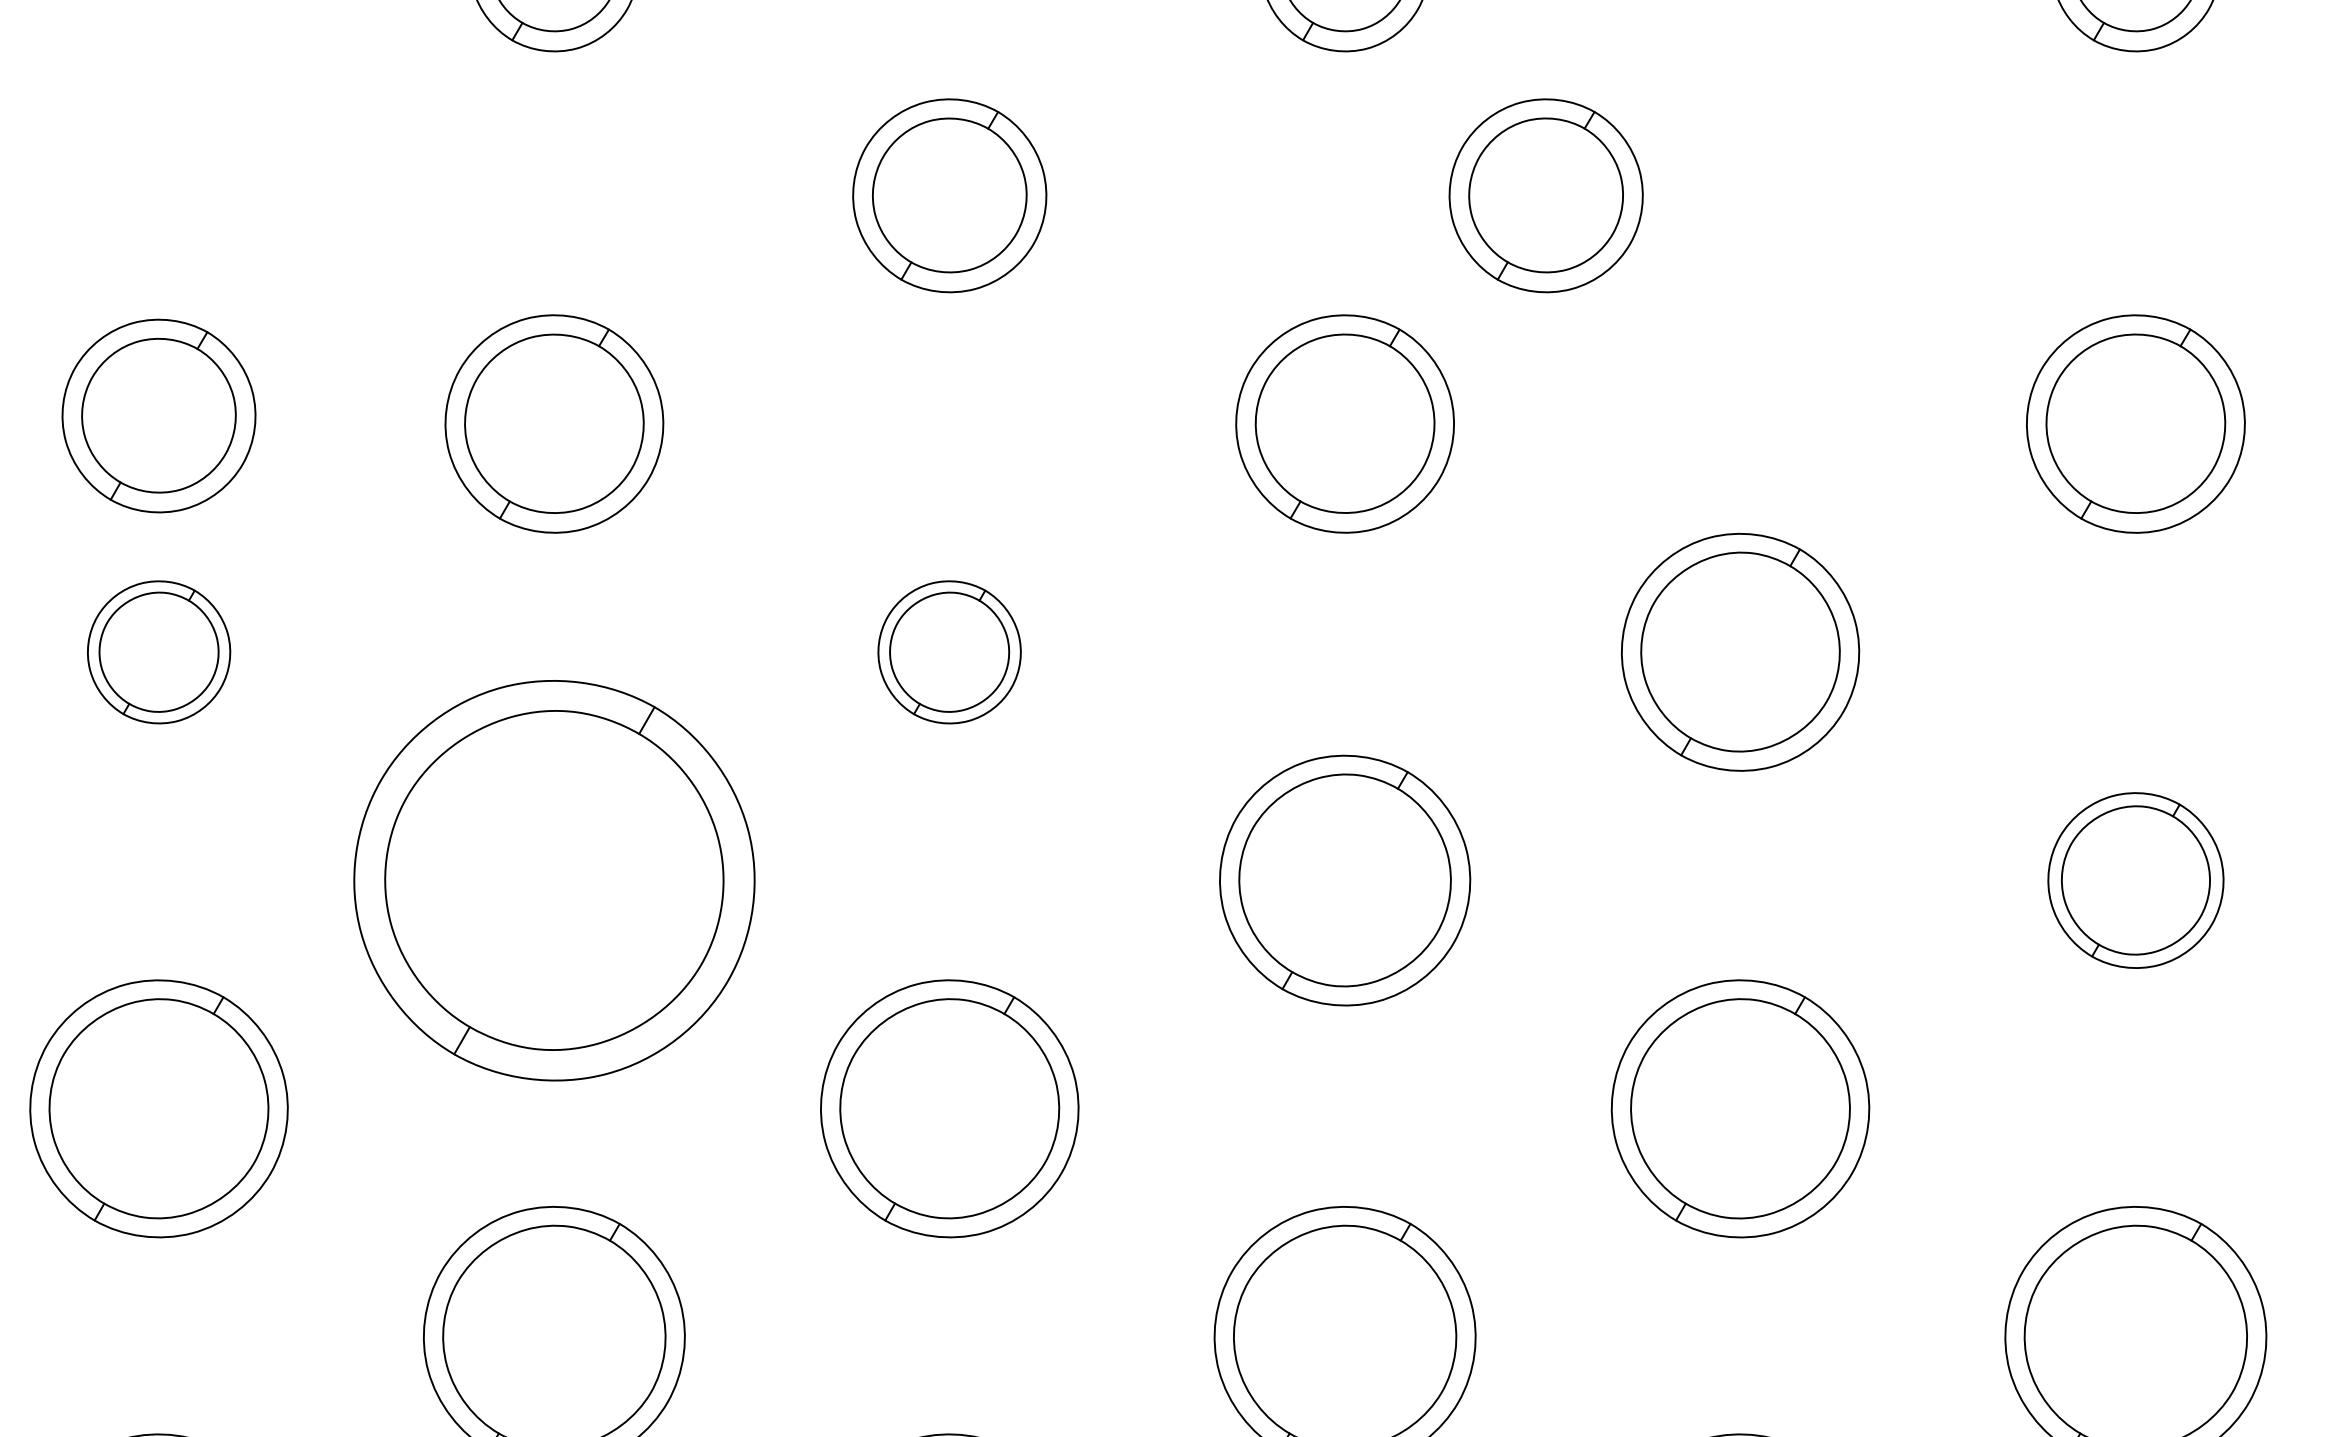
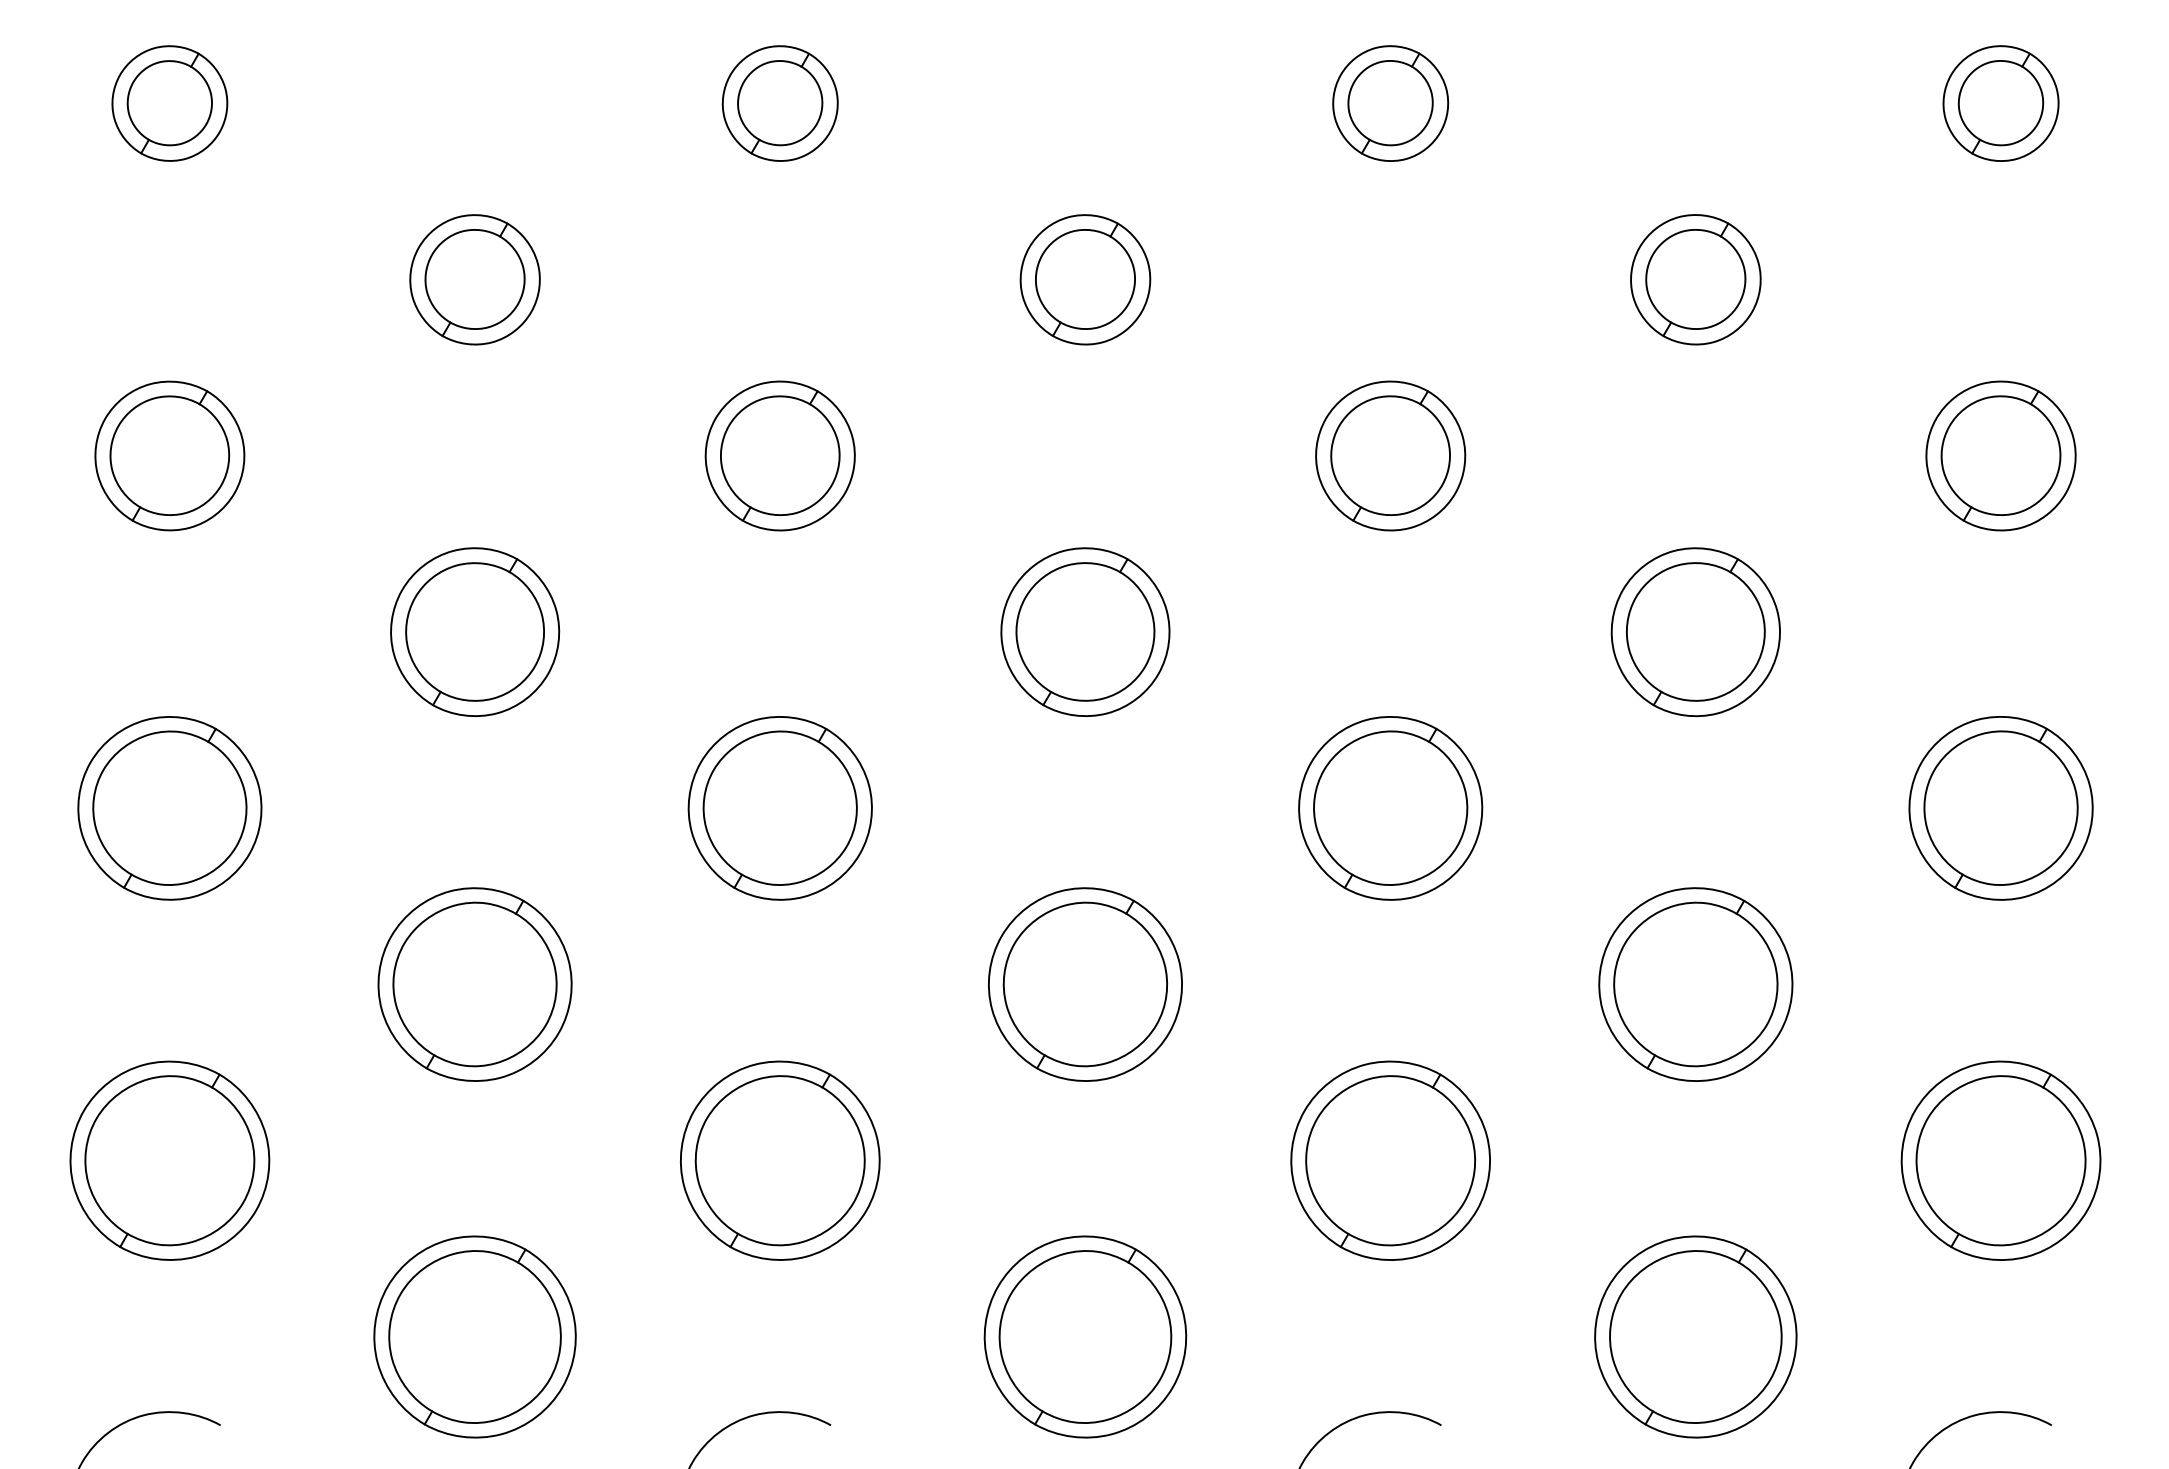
part: (1545, 195) -> (1390, 455), moved
part: (158, 415) -> (169, 455), moved
part: (158, 652) -> (169, 808), size x1.67
part: (948, 652) -> (779, 808), size x1.67
part: (553, 880) -> (474, 984), size x0.62
part: (2135, 880) -> (1695, 984), size x1.43

